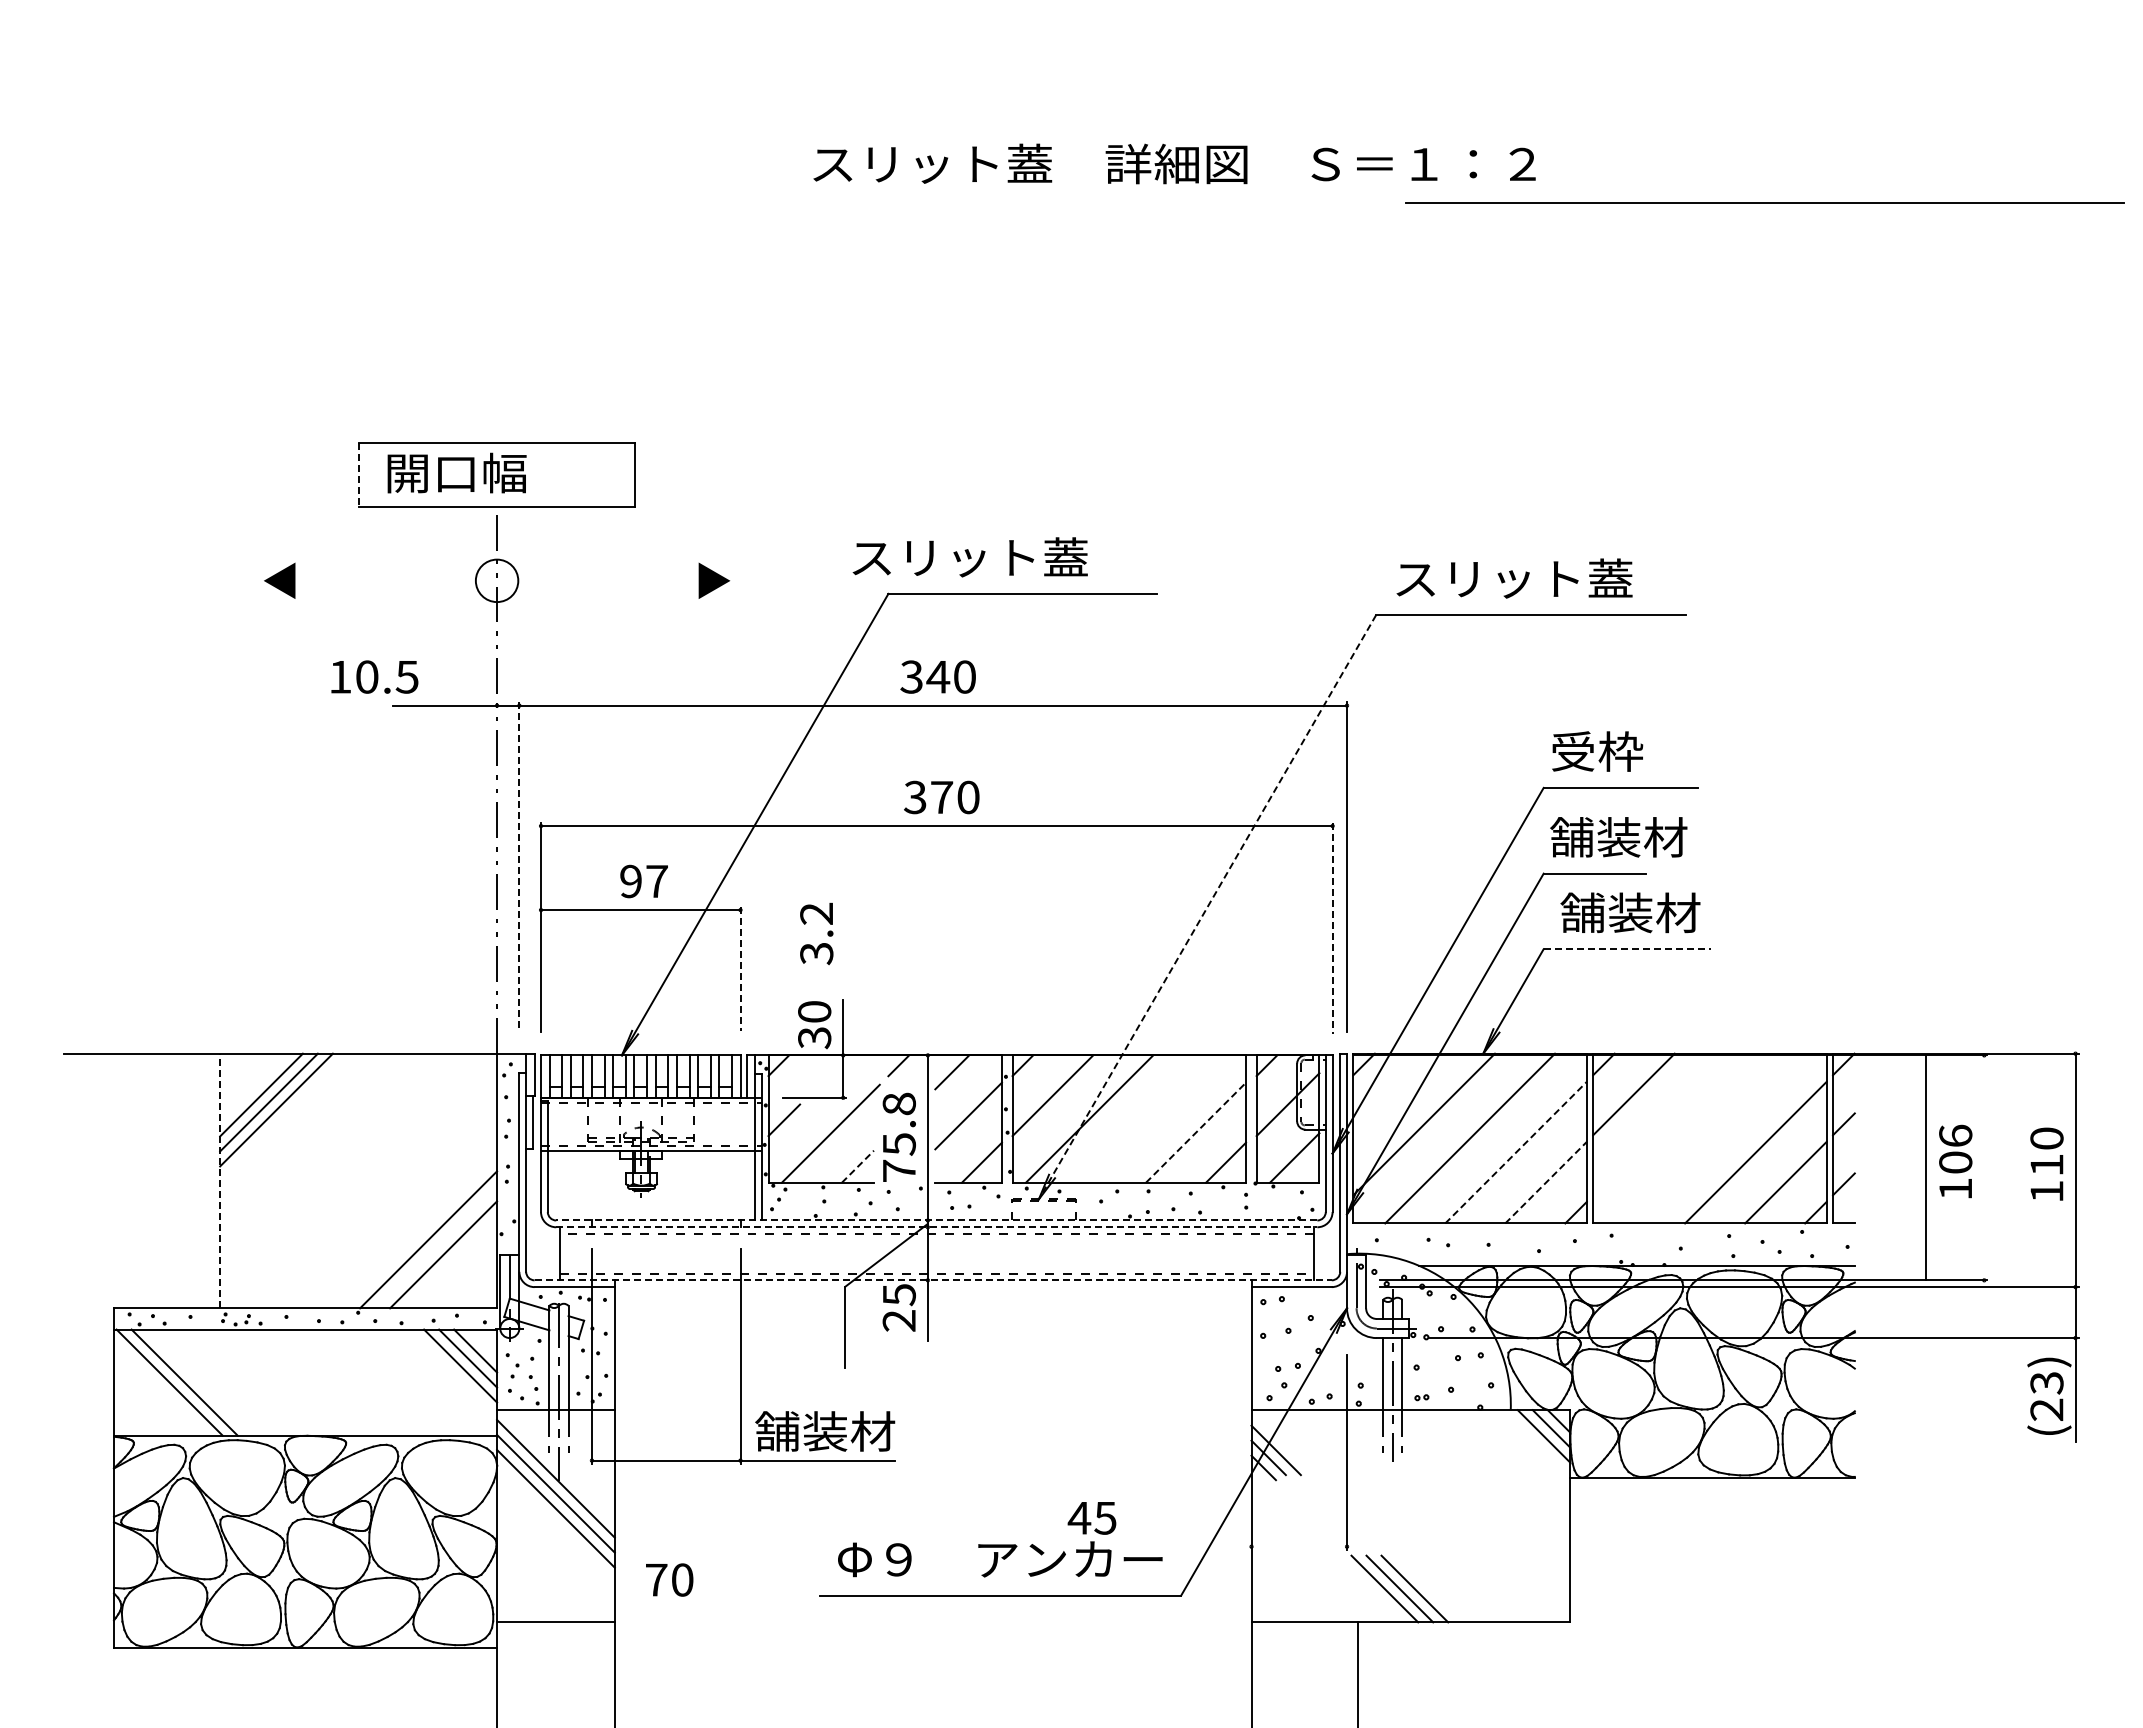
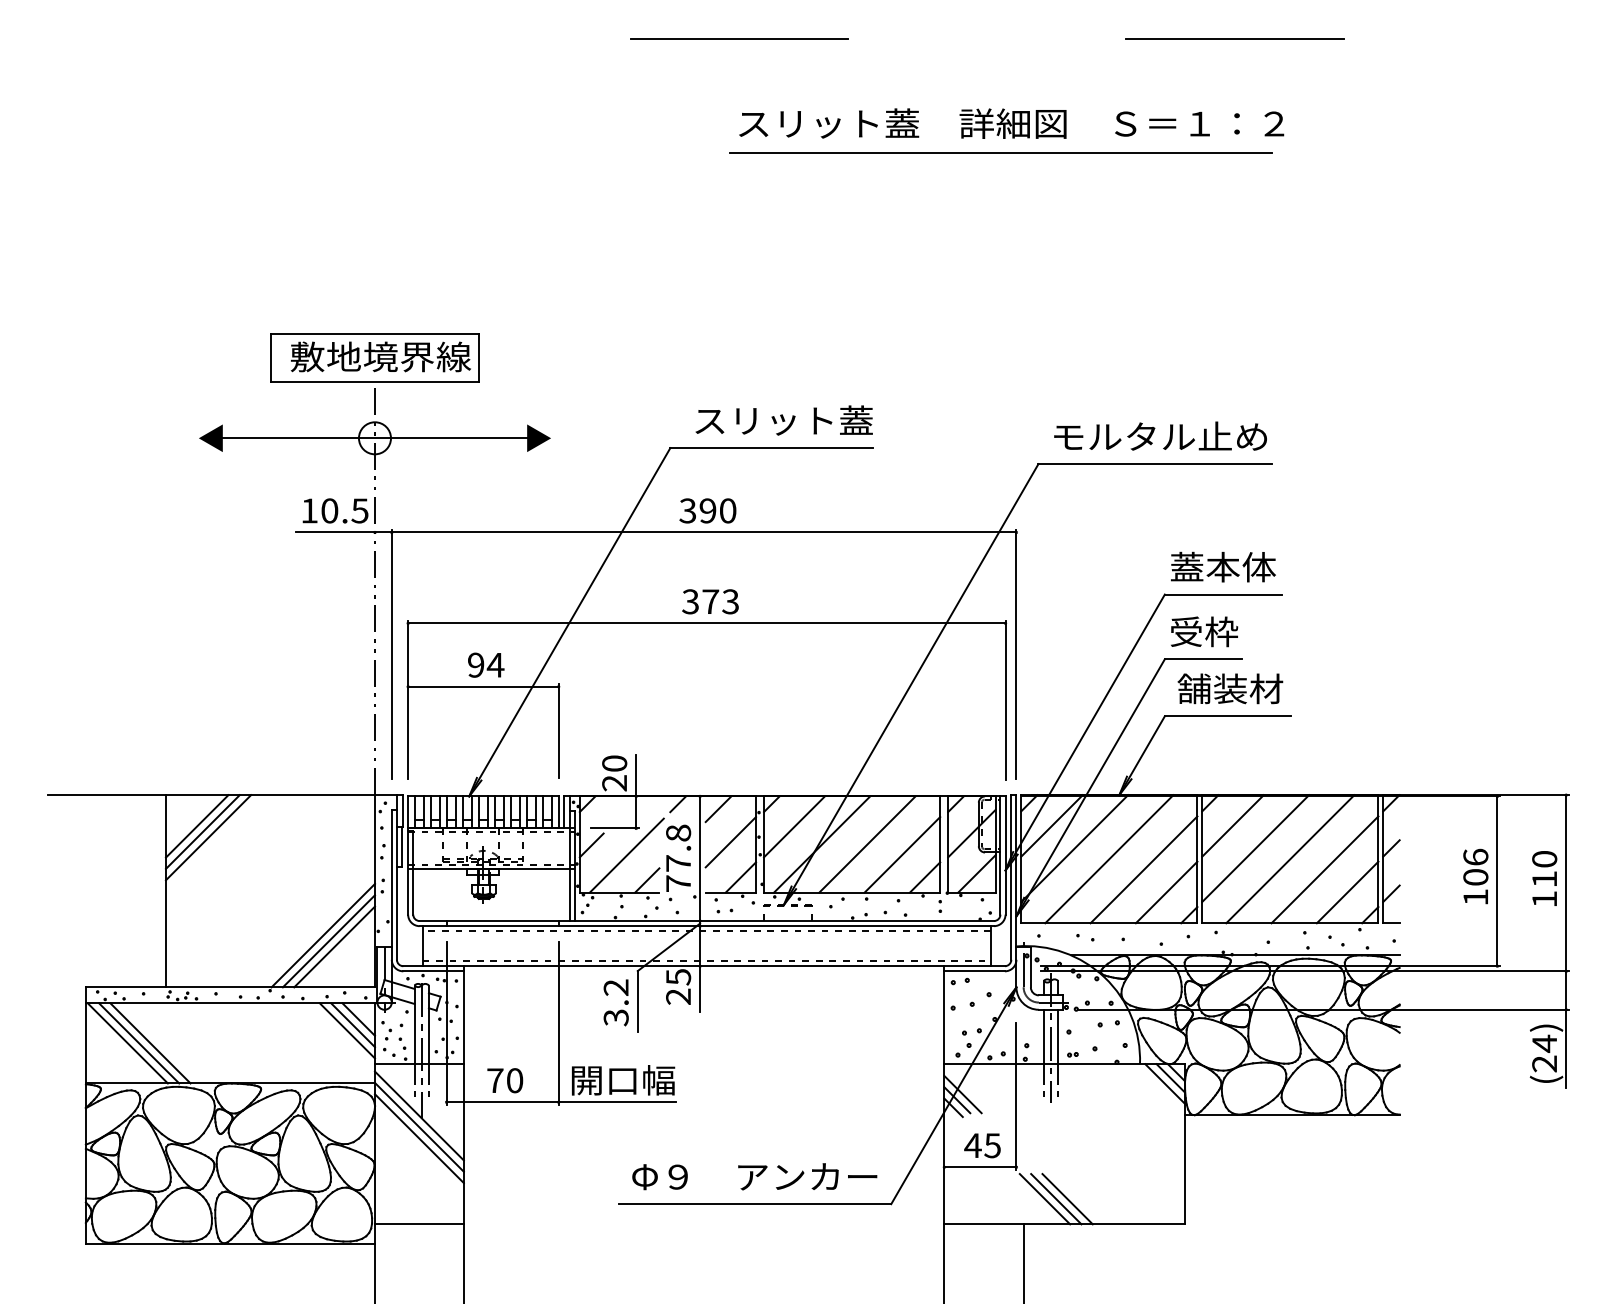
line: (979, 51) -> (739, 38), added
line: (1636, 51) -> (1234, 38), added
text: (1174, 163) -> (1011, 123), moved
line: (1764, 202) -> (1000, 152), moved
text: (504, 472) -> (380, 356), 開口幅 -> 敷地境界線
line: (359, 474) -> (271, 358), dashed -> solid
text: (969, 557) -> (783, 420), moved
text: (1537, 578) -> (1160, 436), スリット蓋 -> モルタル止め
line: (496, 580) -> (374, 438), added
text: (374, 676) -> (335, 510), moved
text: (938, 676) -> (708, 510), 340 -> 390
text: (1620, 751) -> (1222, 567), 受枠 -> 蓋本体
text: (968, 797) -> (730, 601), 370 -> 373
text: (1618, 837) -> (1221, 632), 舗装材 -> 受枠
line: (519, 867) -> (391, 654), dashed -> solid
text: (656, 881) -> (495, 665), 97 -> 94
line: (1207, 907) -> (911, 684), dashed -> solid
line: (1332, 928) -> (1005, 700), dashed -> solid
text: (816, 933) -> (616, 1002), moved
line: (1627, 949) -> (1228, 716), dashed -> solid
line: (740, 969) -> (558, 731), dashed -> solid
text: (814, 1038) -> (614, 783), 30 -> 20
line: (1393, 1094) -> (1051, 825), added
line: (1149, 1118) -> (867, 844), added
line: (1663, 1124) -> (1255, 848), added
line: (1196, 1132) -> (902, 854), dashed -> solid
line: (1709, 1138) -> (1289, 859), added
text: (899, 1144) -> (678, 863), 75.8 -> 77.8
line: (1516, 1152) -> (1144, 869), dashed -> solid
line: (857, 1166) -> (646, 880), dashed -> solid
line: (1926, 1167) -> (1497, 881), moved
line: (220, 1180) -> (166, 890), dashed -> solid
line: (1546, 1182) -> (1166, 892), dashed -> solid
line: (936, 1220) -> (706, 921), dashed -> solid
line: (936, 1227) -> (706, 926), dashed -> solid
line: (436, 1247) -> (329, 941), added
line: (933, 1280) -> (704, 966), dashed -> solid
line: (199, 1382) -> (150, 1043), added
text: (2046, 1383) -> (1544, 1044), (23) -> (24)
text: (825, 1431) -> (622, 1080), 舗装材 -> 開口幅
text: (1091, 1518) -> (982, 1145), moved
line: (1299, 1546) -> (980, 1167), added
text: (669, 1579) -> (505, 1080), moved

